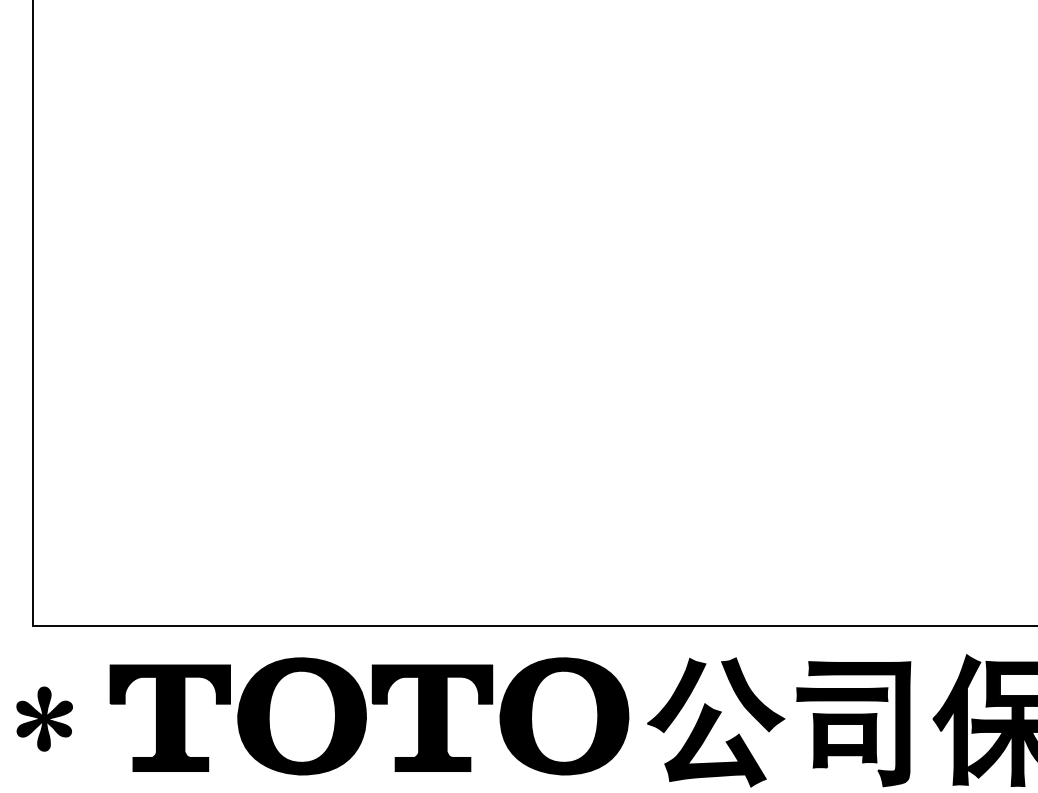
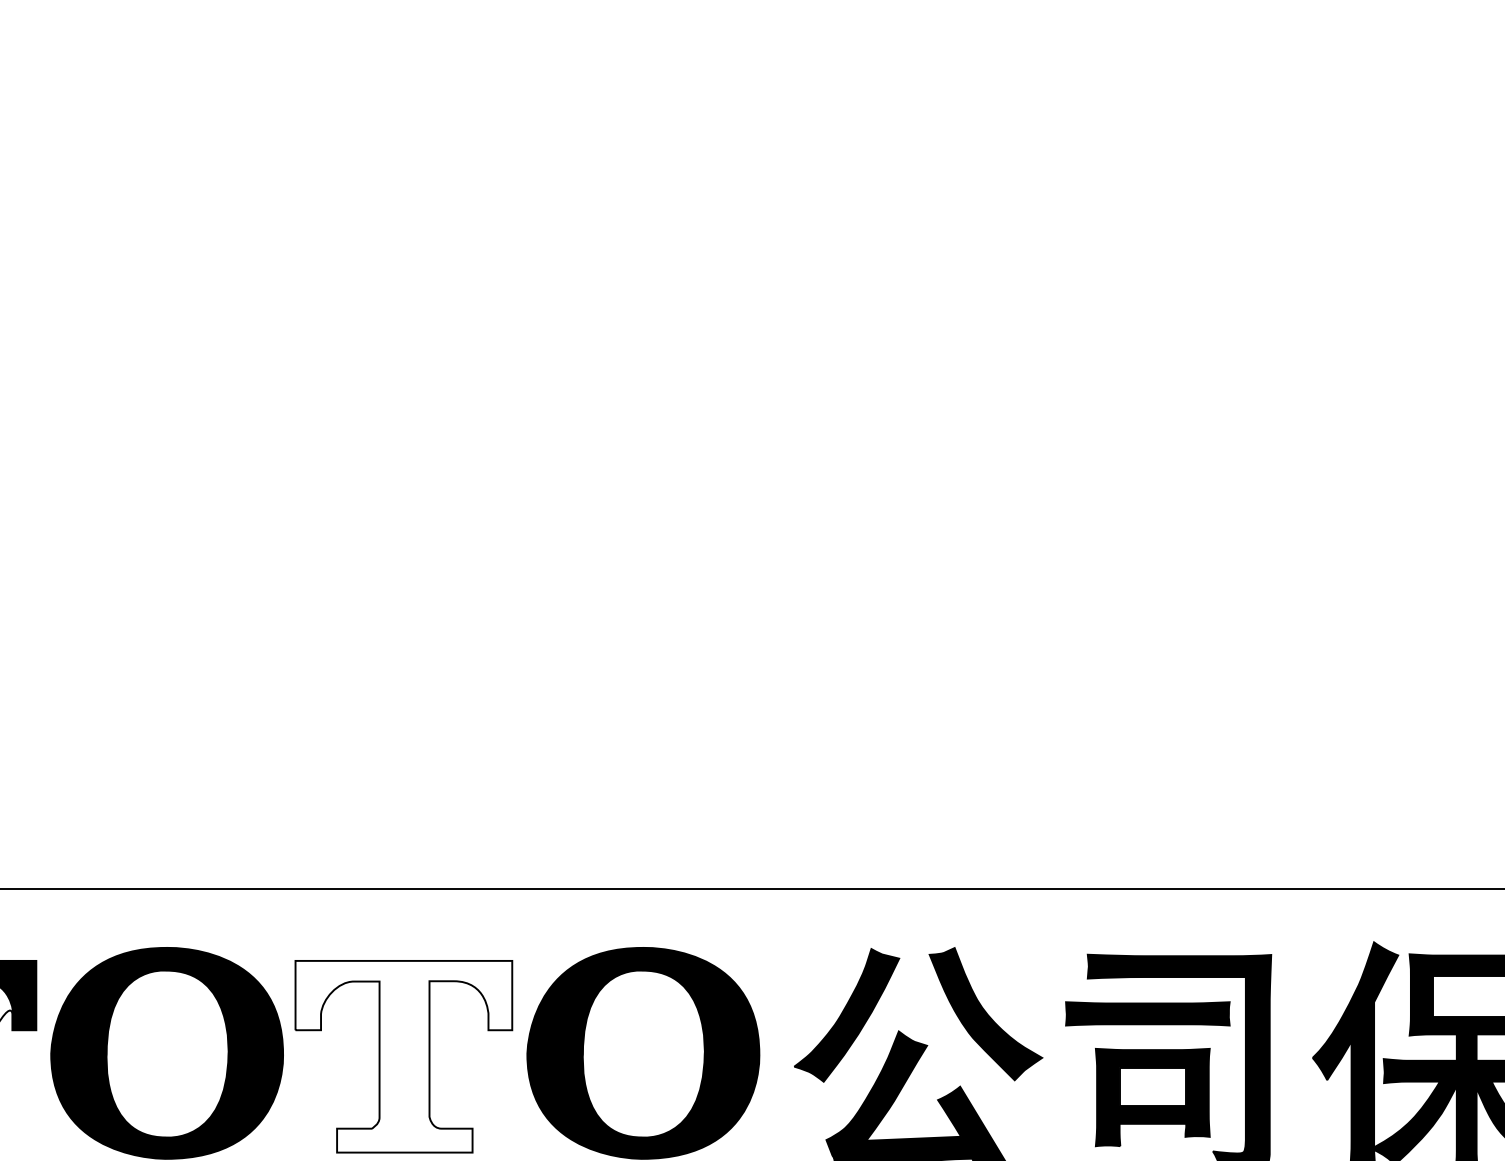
fill: (432, 718) -> (403, 1057), removed

